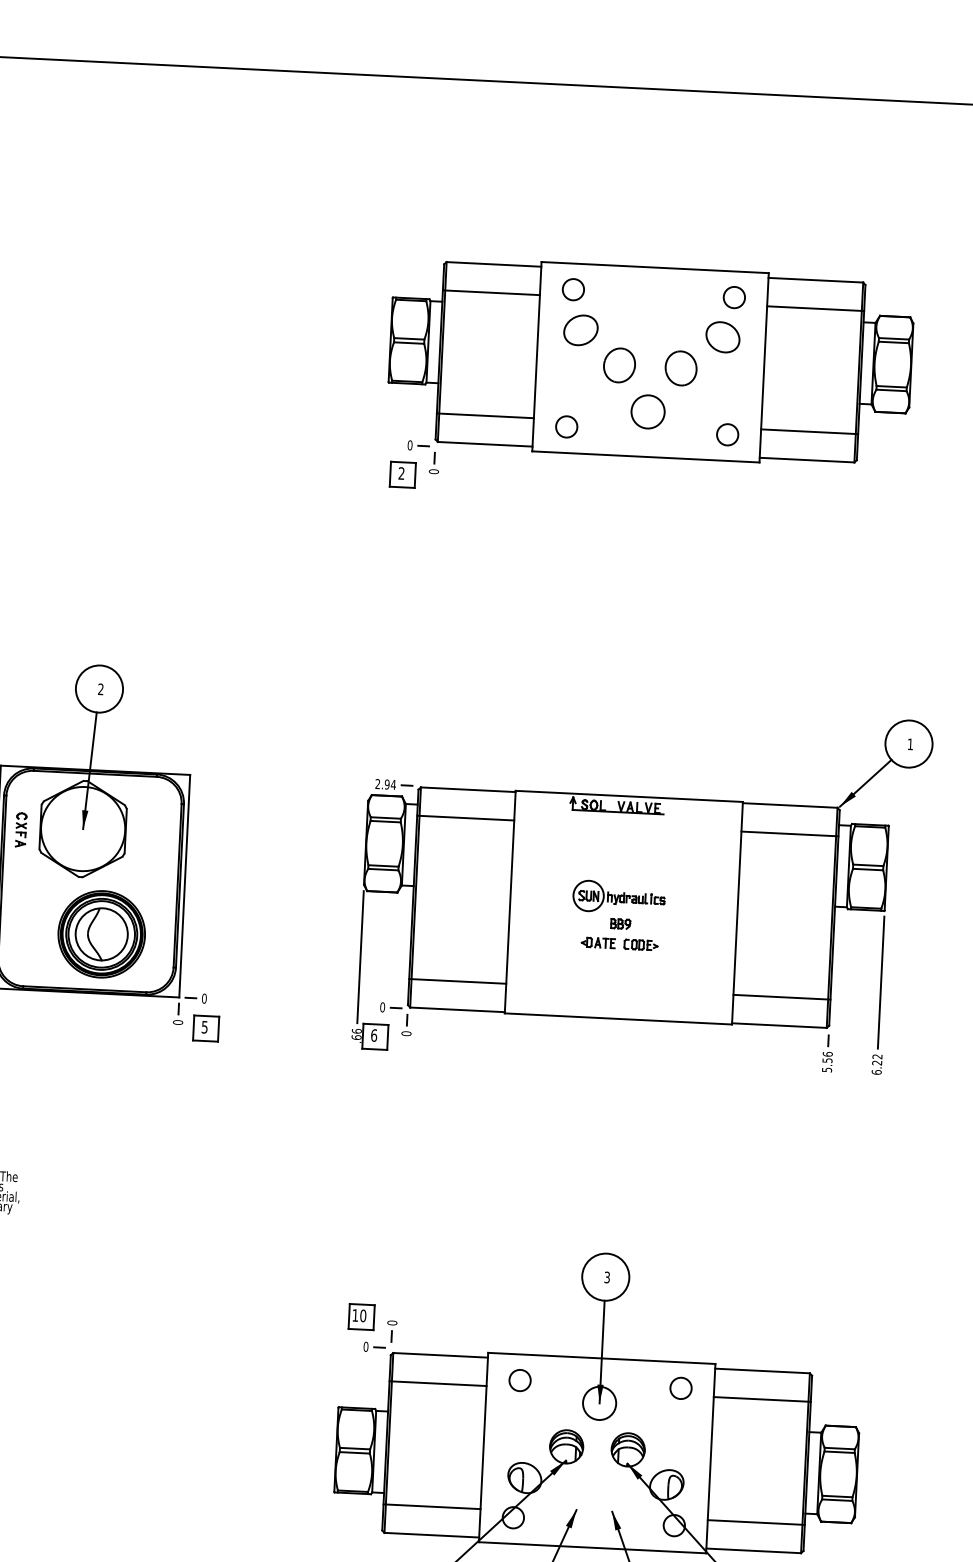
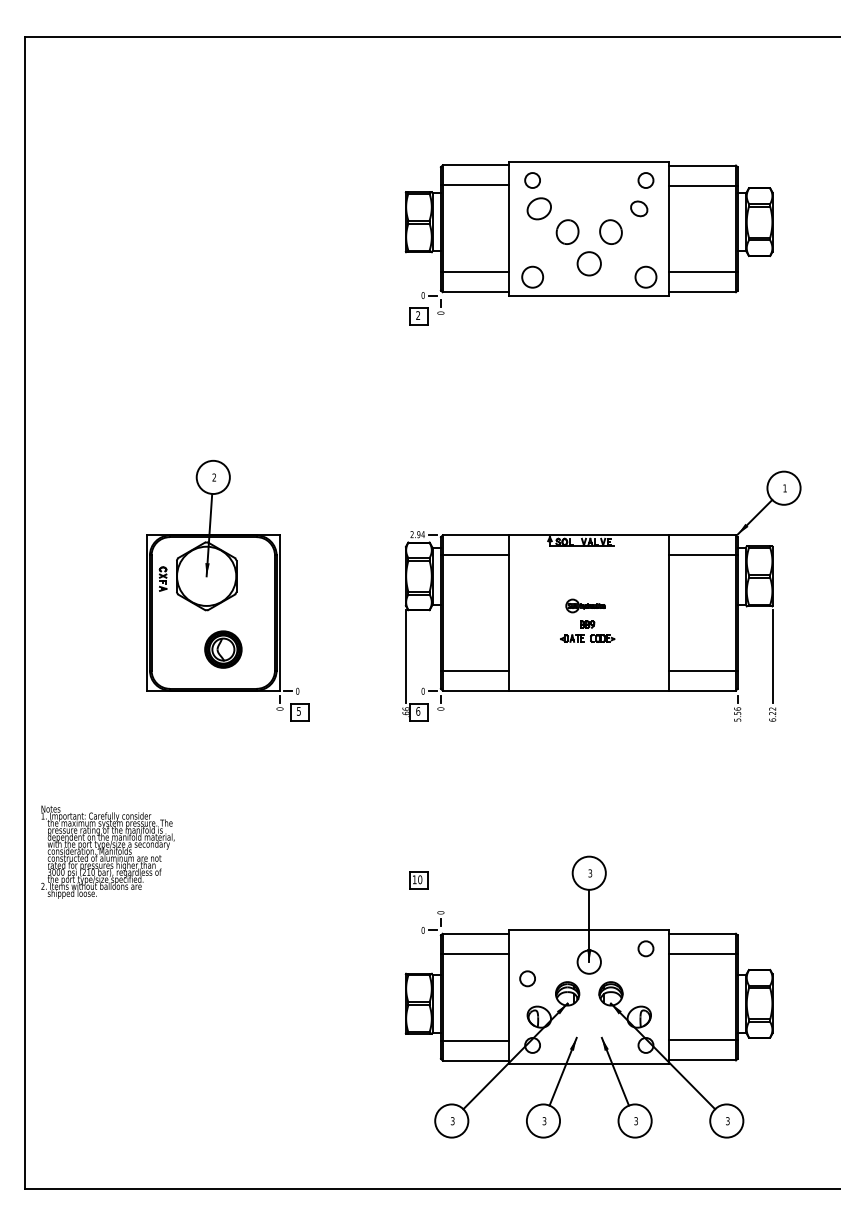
part: (721, 336) -> (638, 208), size x0.7
circle: (566, 425) -> (532, 276), size x1.4
circle: (727, 433) -> (645, 276), size x1.4
part: (619, 896) -> (585, 605), size x0.6
part: (101, 934) -> (223, 649), size x0.6
part: (360, 1316) -> (418, 880), moved
circle: (519, 1380) -> (527, 978), moved

